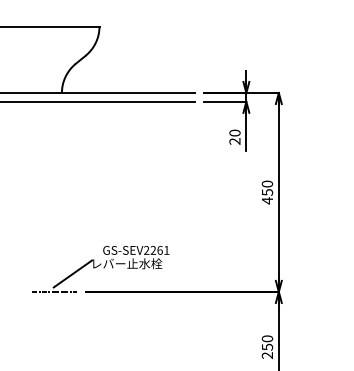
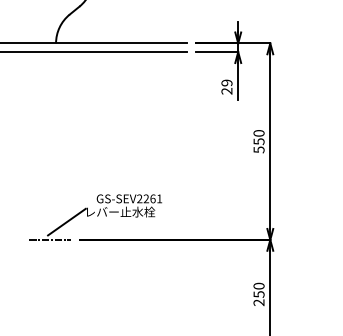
text: (234, 132) -> (226, 82), 20 -> 29
text: (267, 200) -> (259, 149), 450 -> 550

